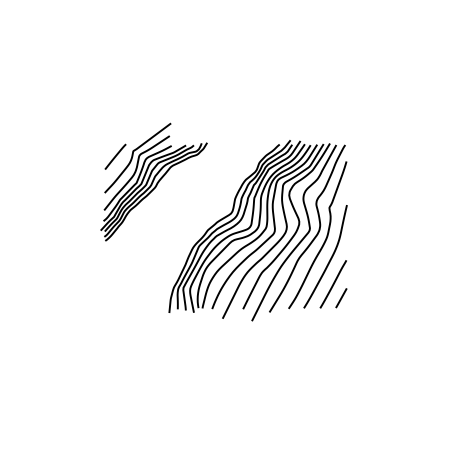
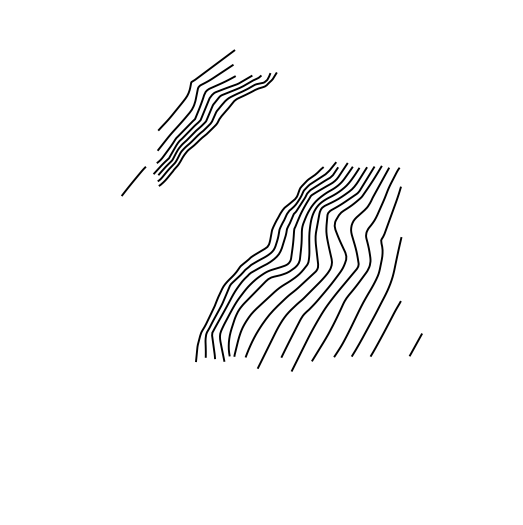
part: (153, 181) -> (214, 117), moved
line: (341, 298) -> (415, 345), moved

